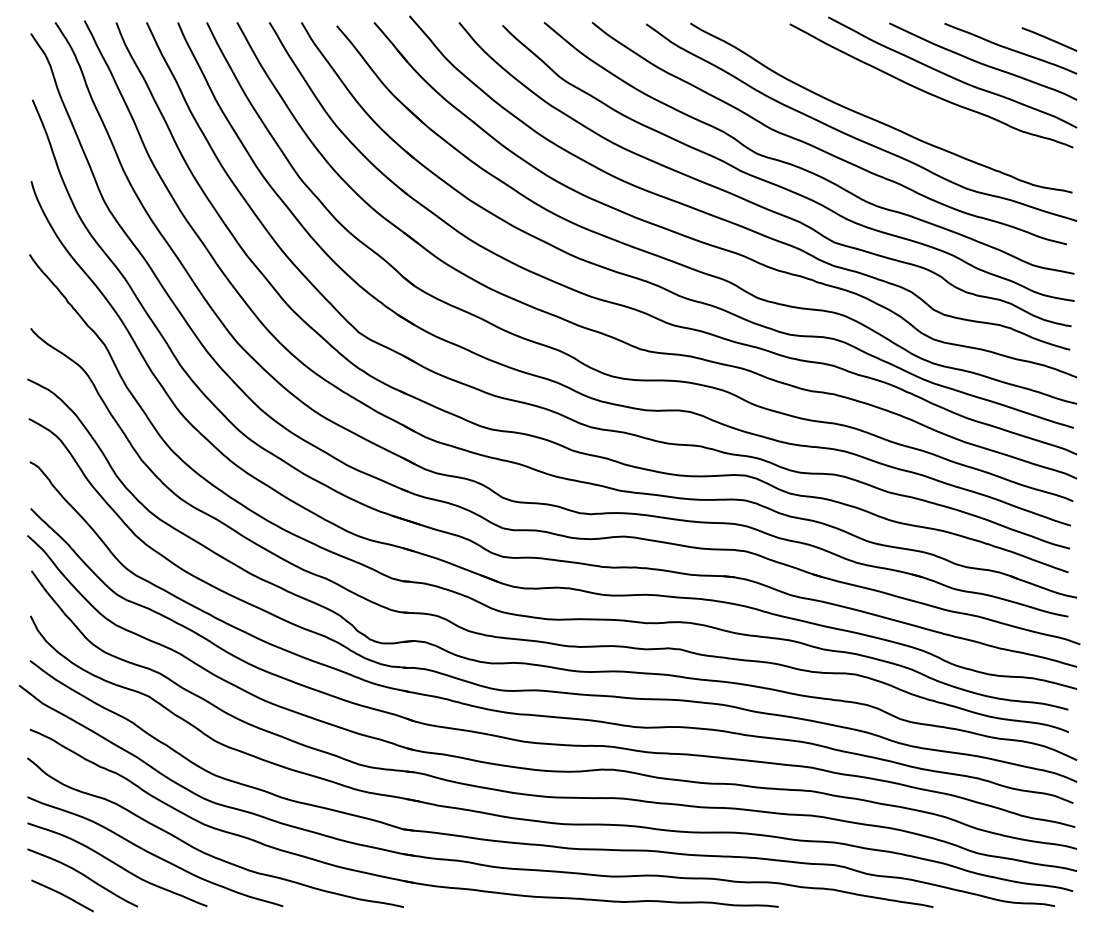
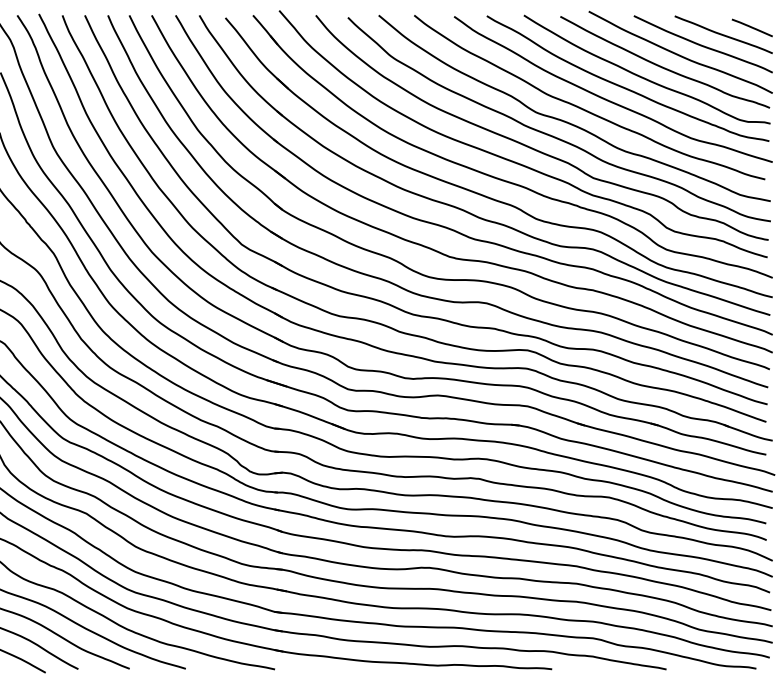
curve: (903, 106) -> (644, 77), added

